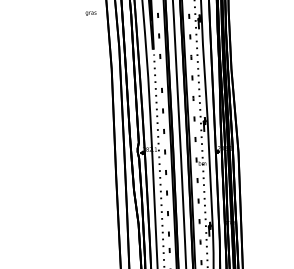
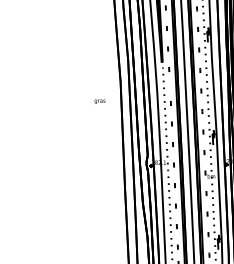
text: (90, 13) -> (99, 101), moved

